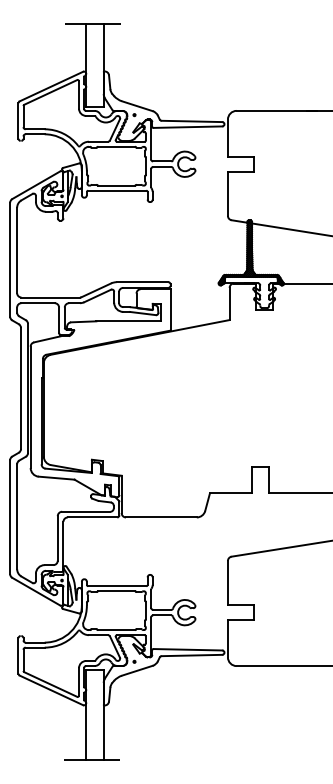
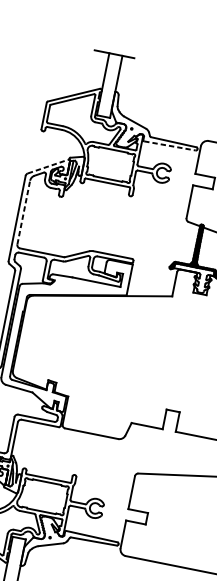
line: (188, 127) -> (170, 146), solid -> dashed
line: (36, 185) -> (47, 166), solid -> dashed
line: (17, 250) -> (24, 212), solid -> dashed

